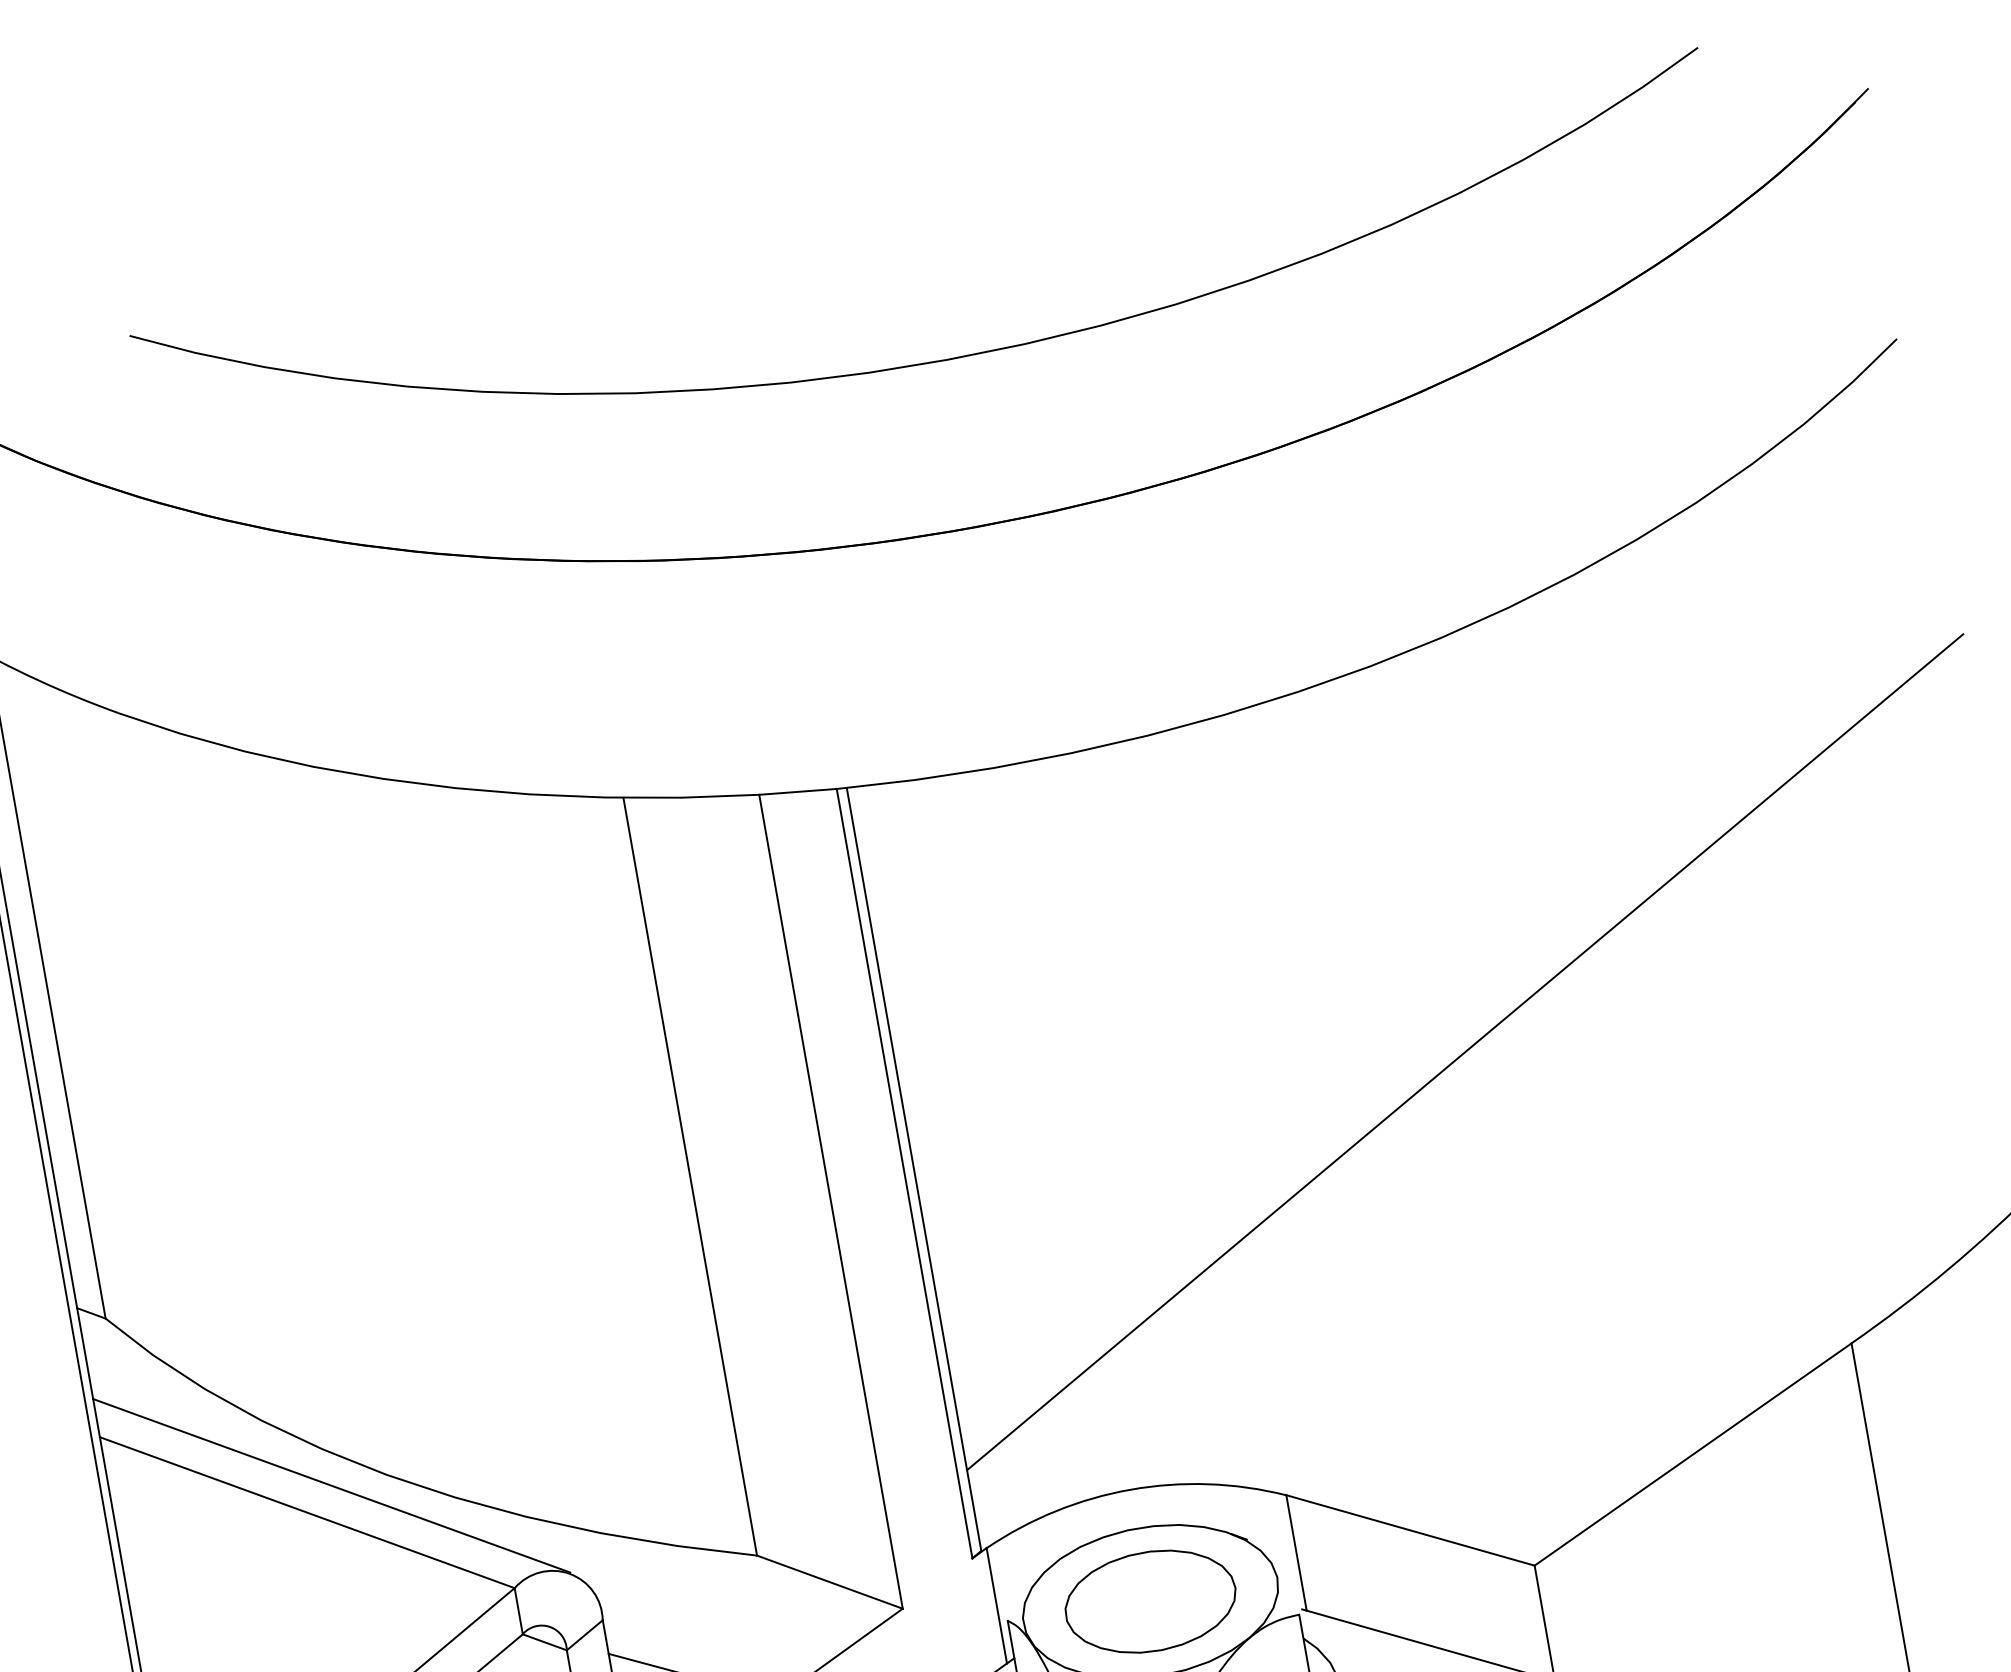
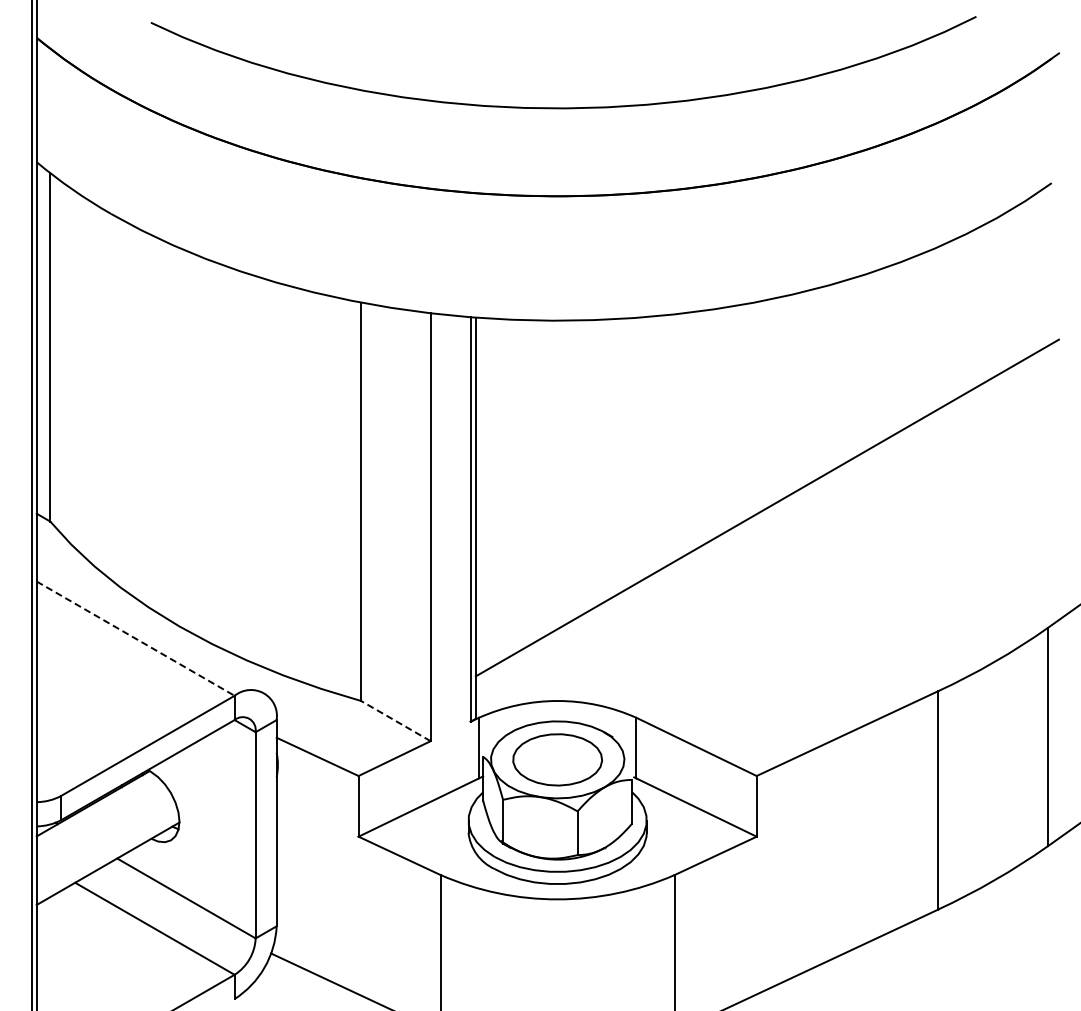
line: (331, 1484) -> (150, 626), removed
line: (308, 1512) -> (136, 638), solid -> dashed
line: (828, 1581) -> (395, 720), solid -> dashed

